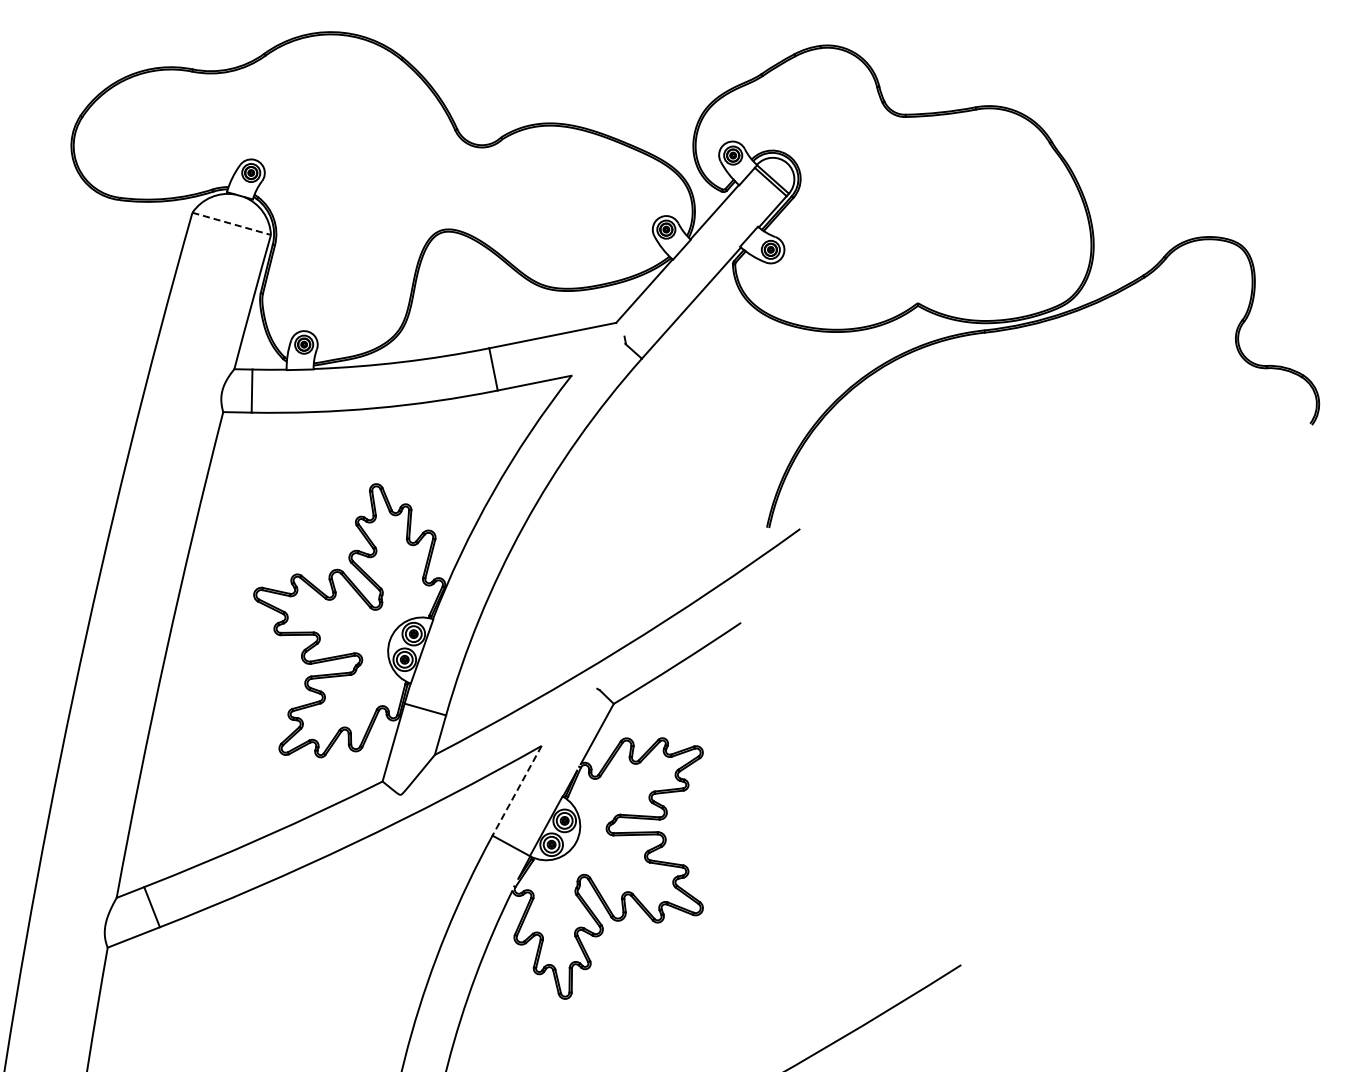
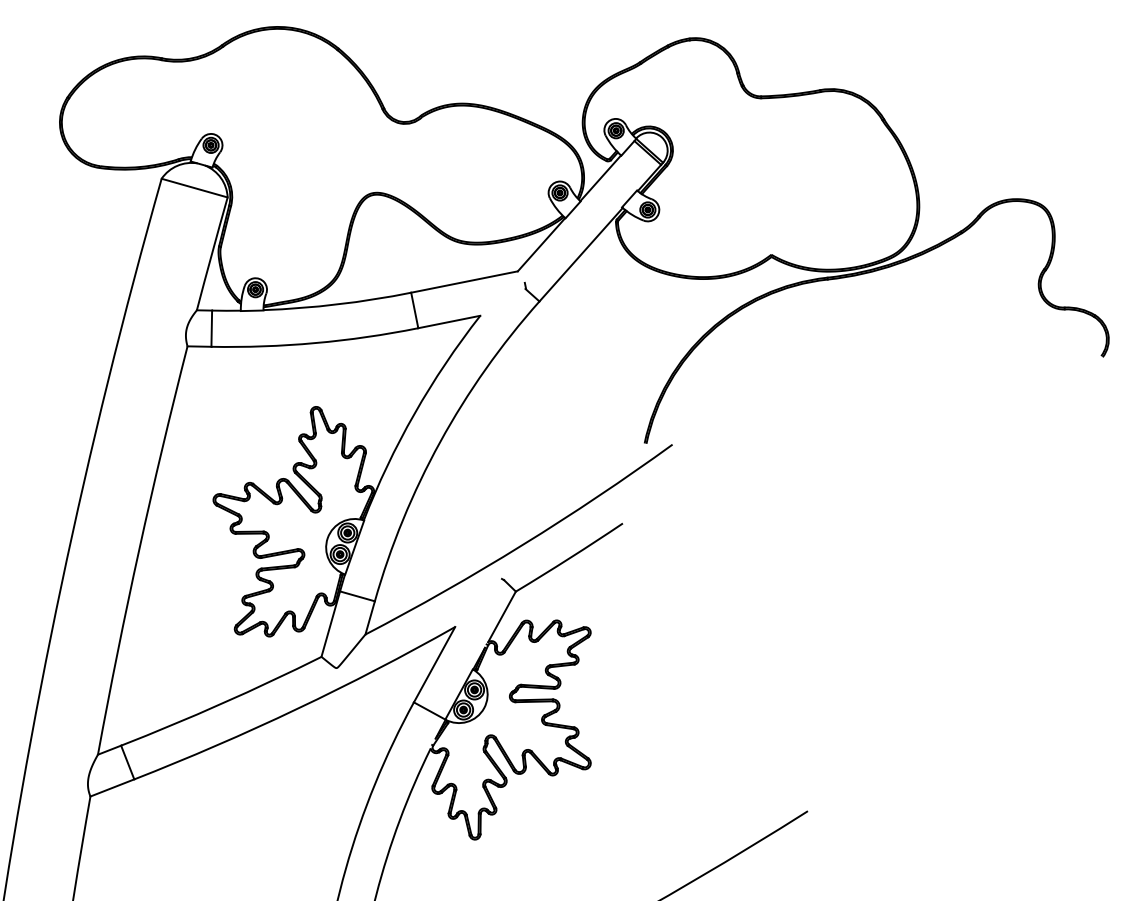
line: (231, 223) -> (194, 187), dashed -> solid
line: (516, 791) -> (434, 665), dashed -> solid

